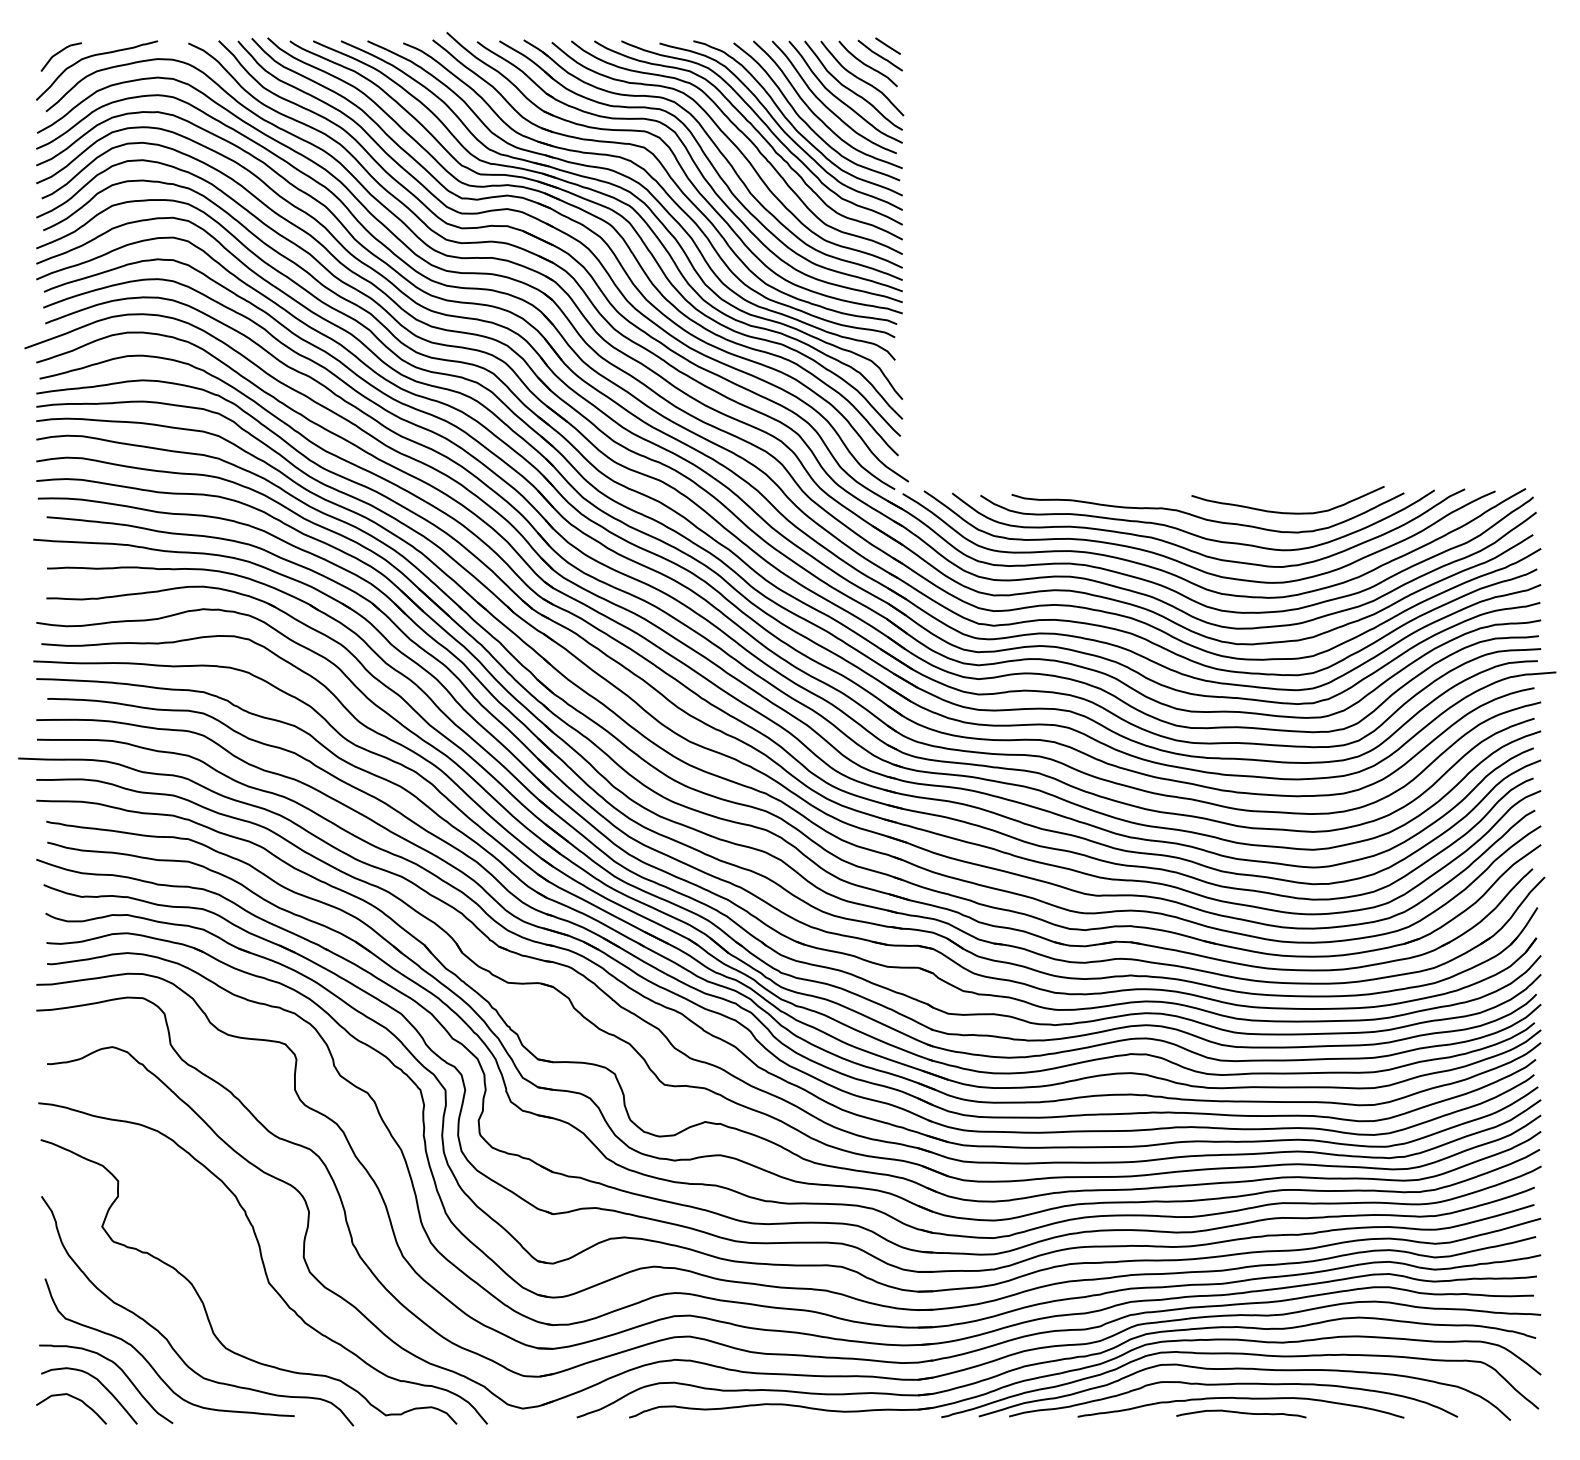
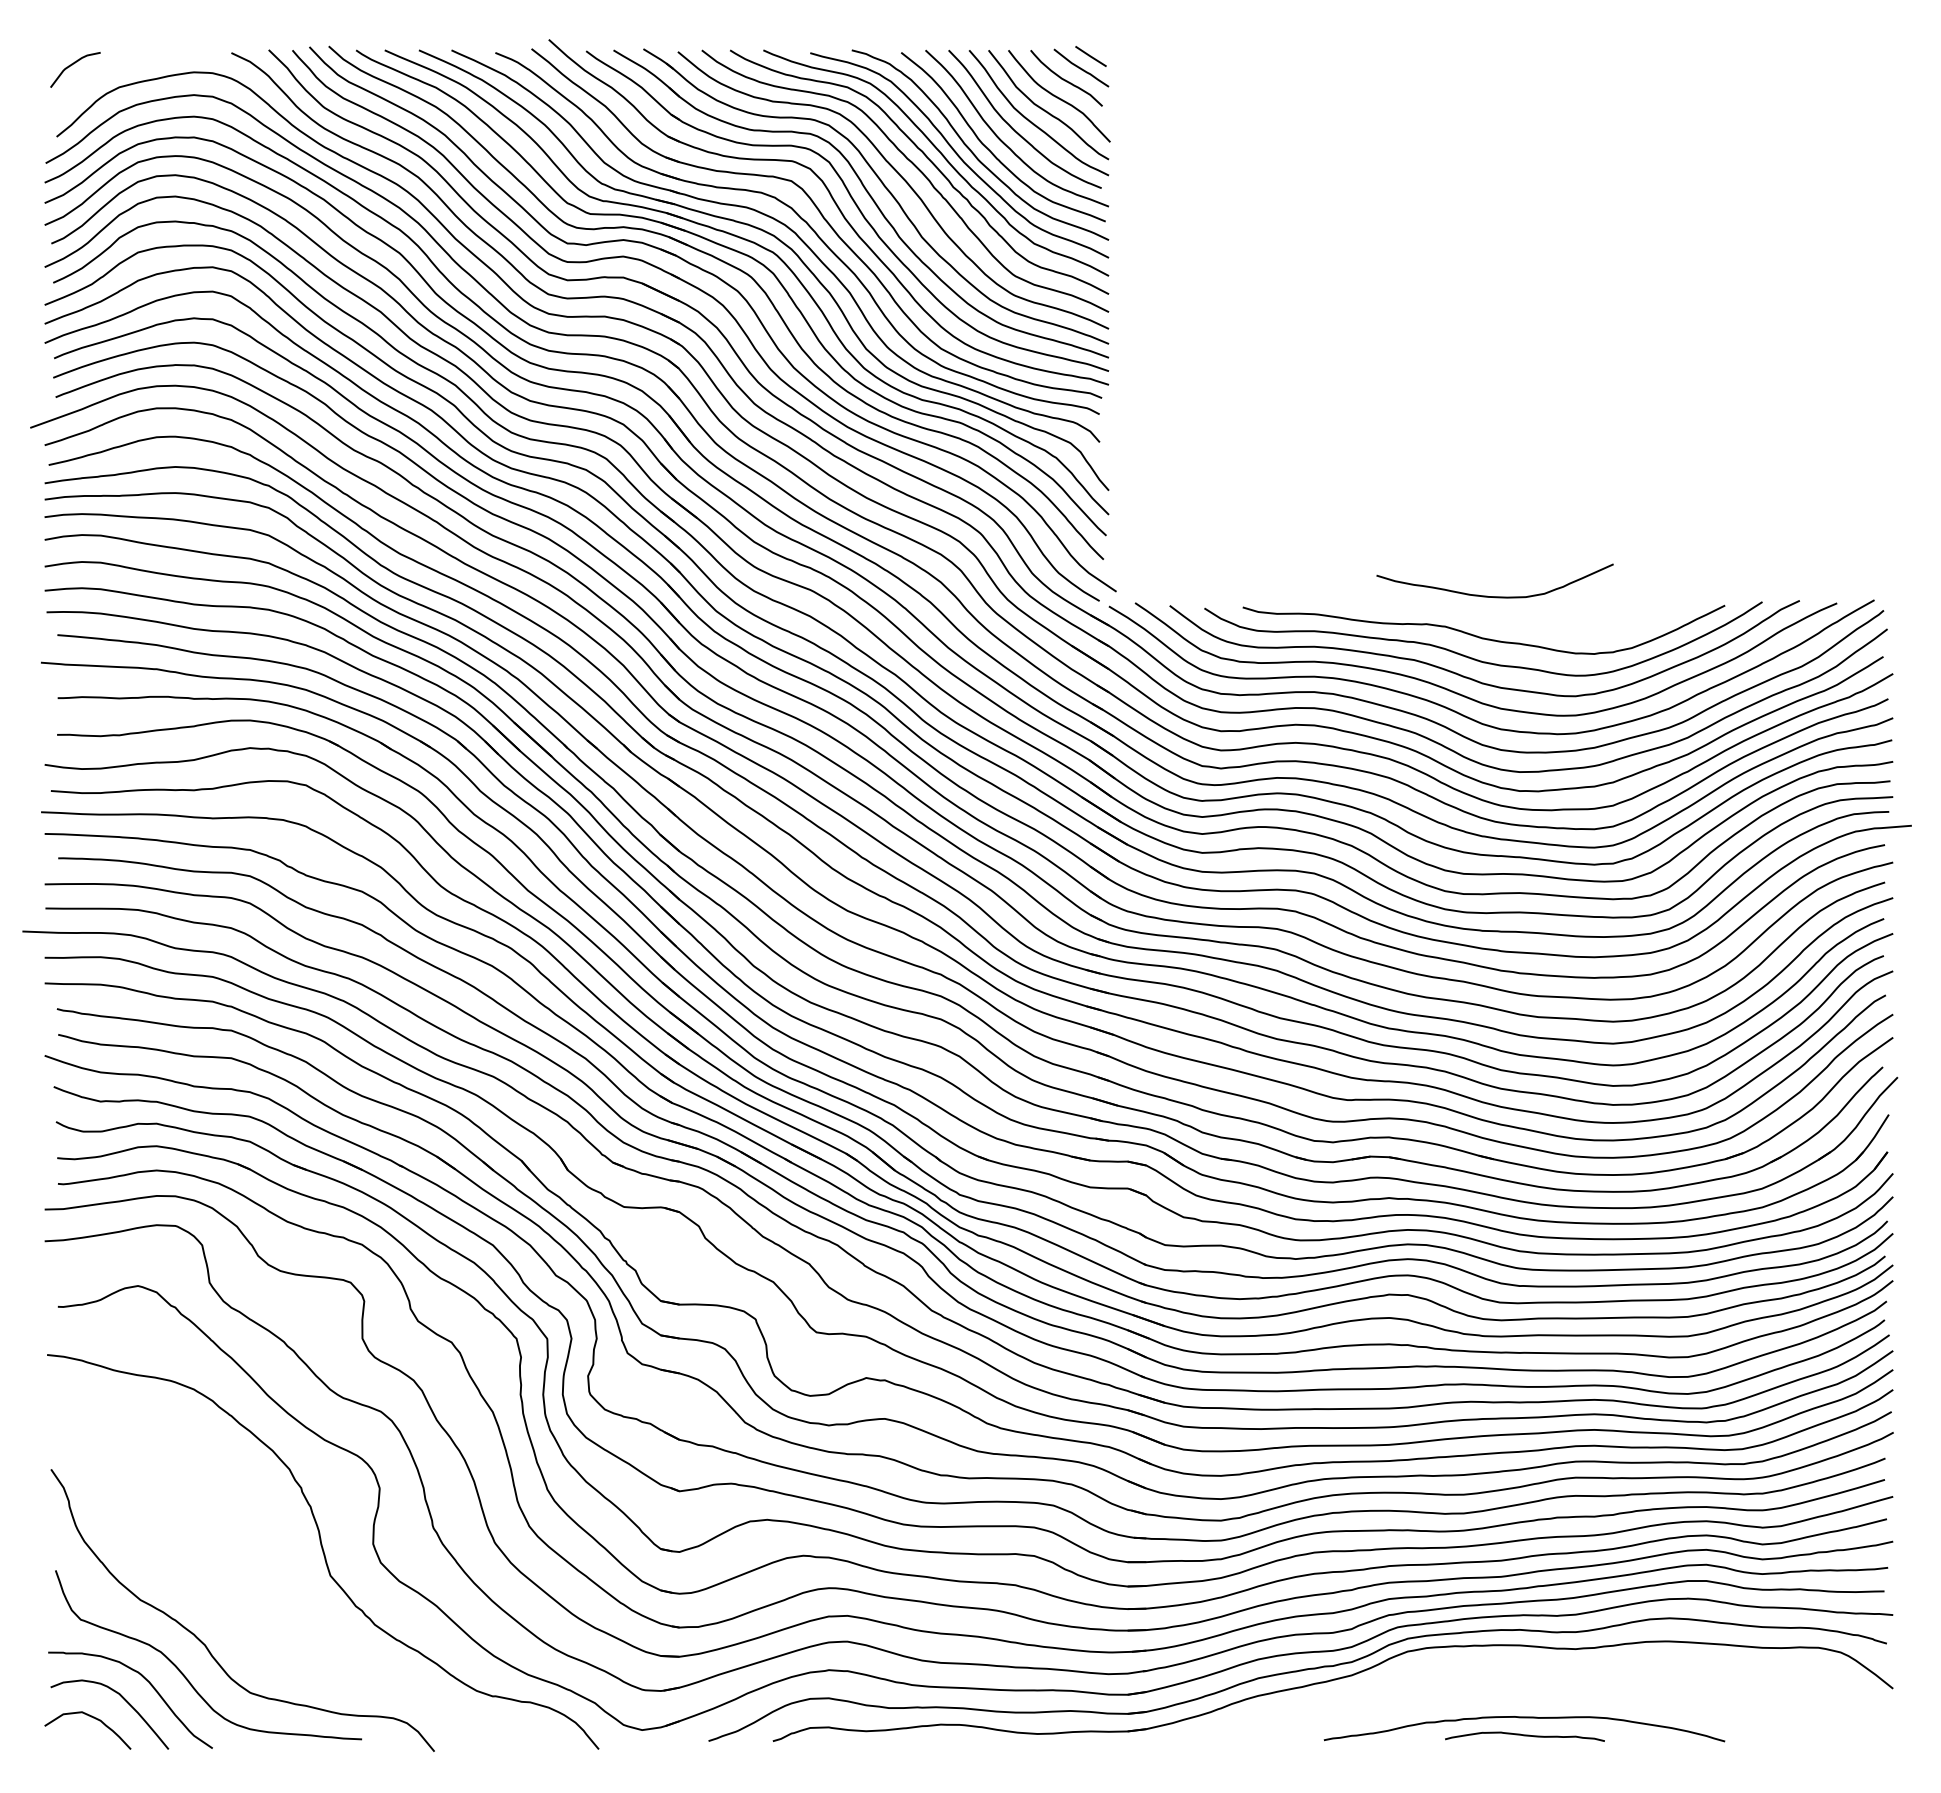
curve: (94, 56) -> (116, 69), removed
curve: (1287, 512) -> (1494, 596), moved
curve: (203, 1301) -> (250, 1598), removed
part: (1240, 1385) -> (1523, 1701), removed

